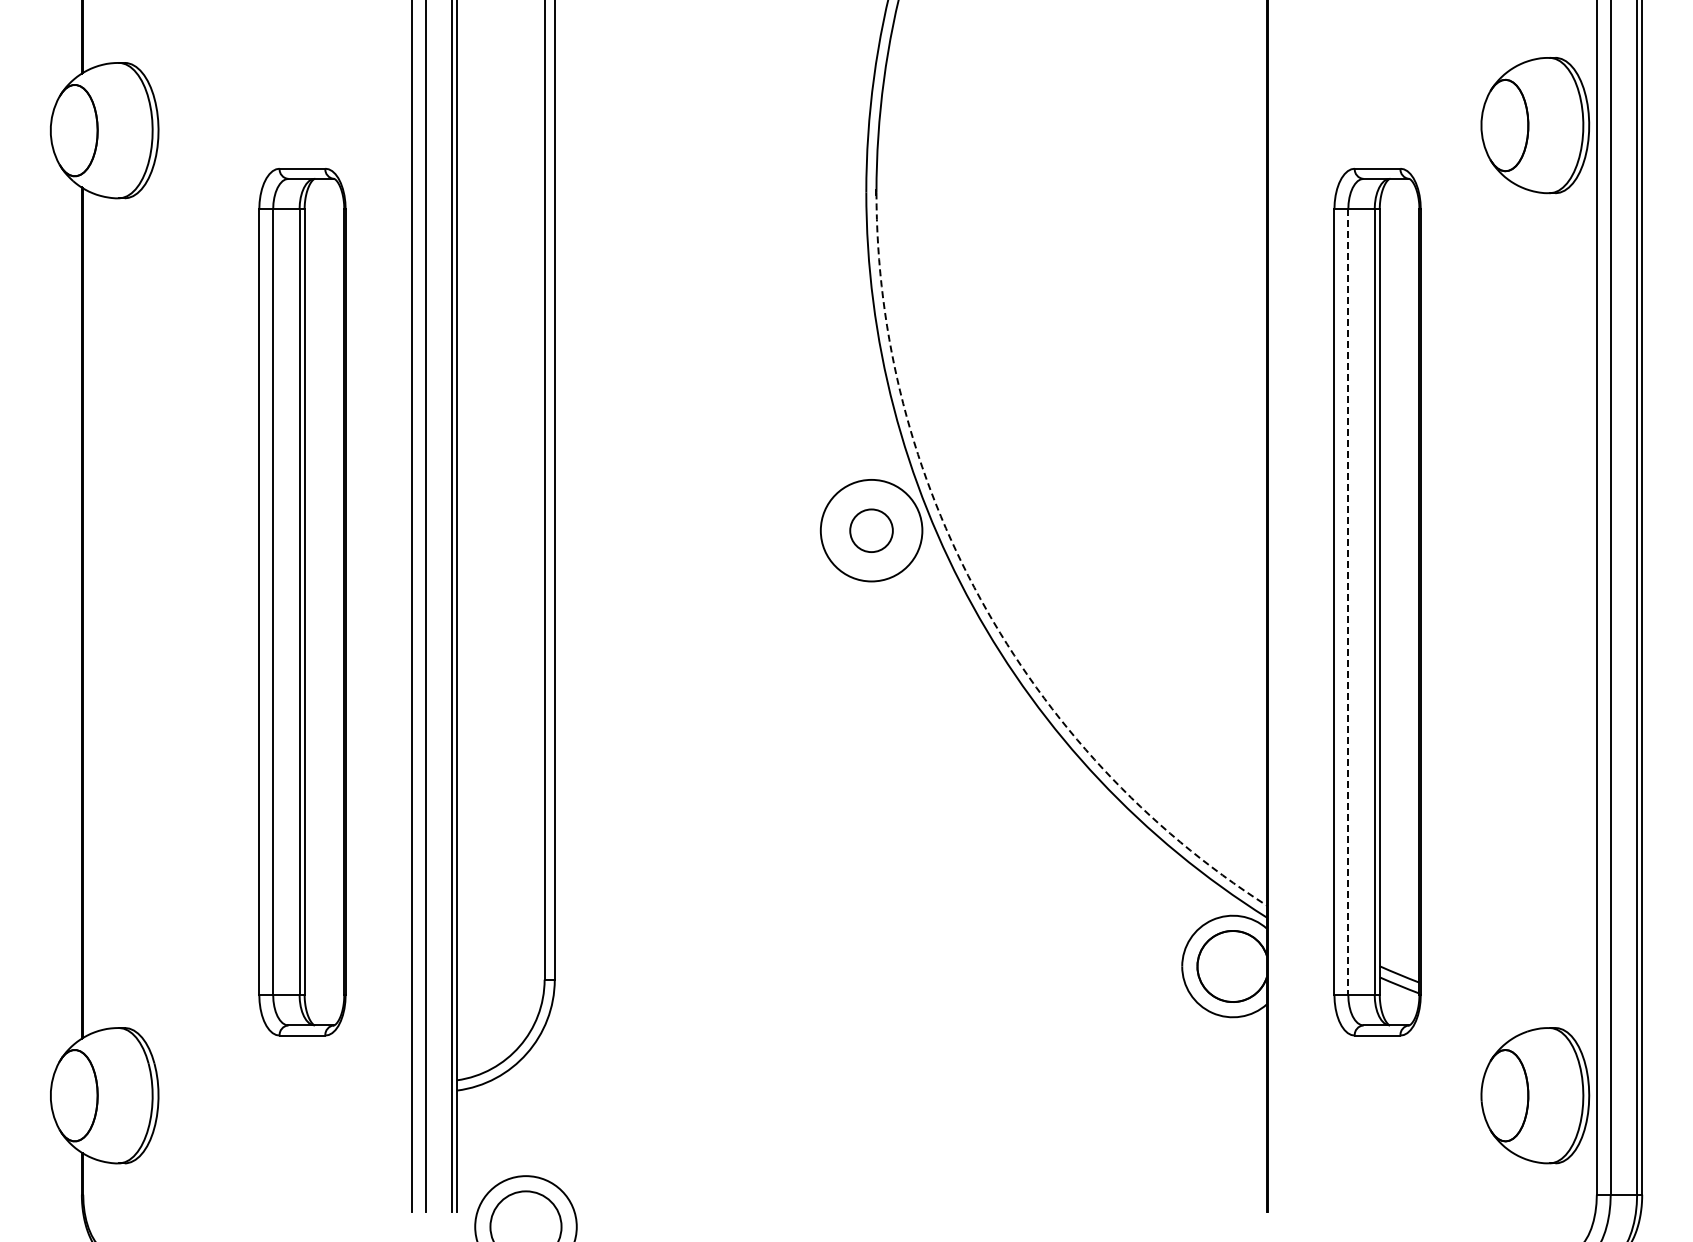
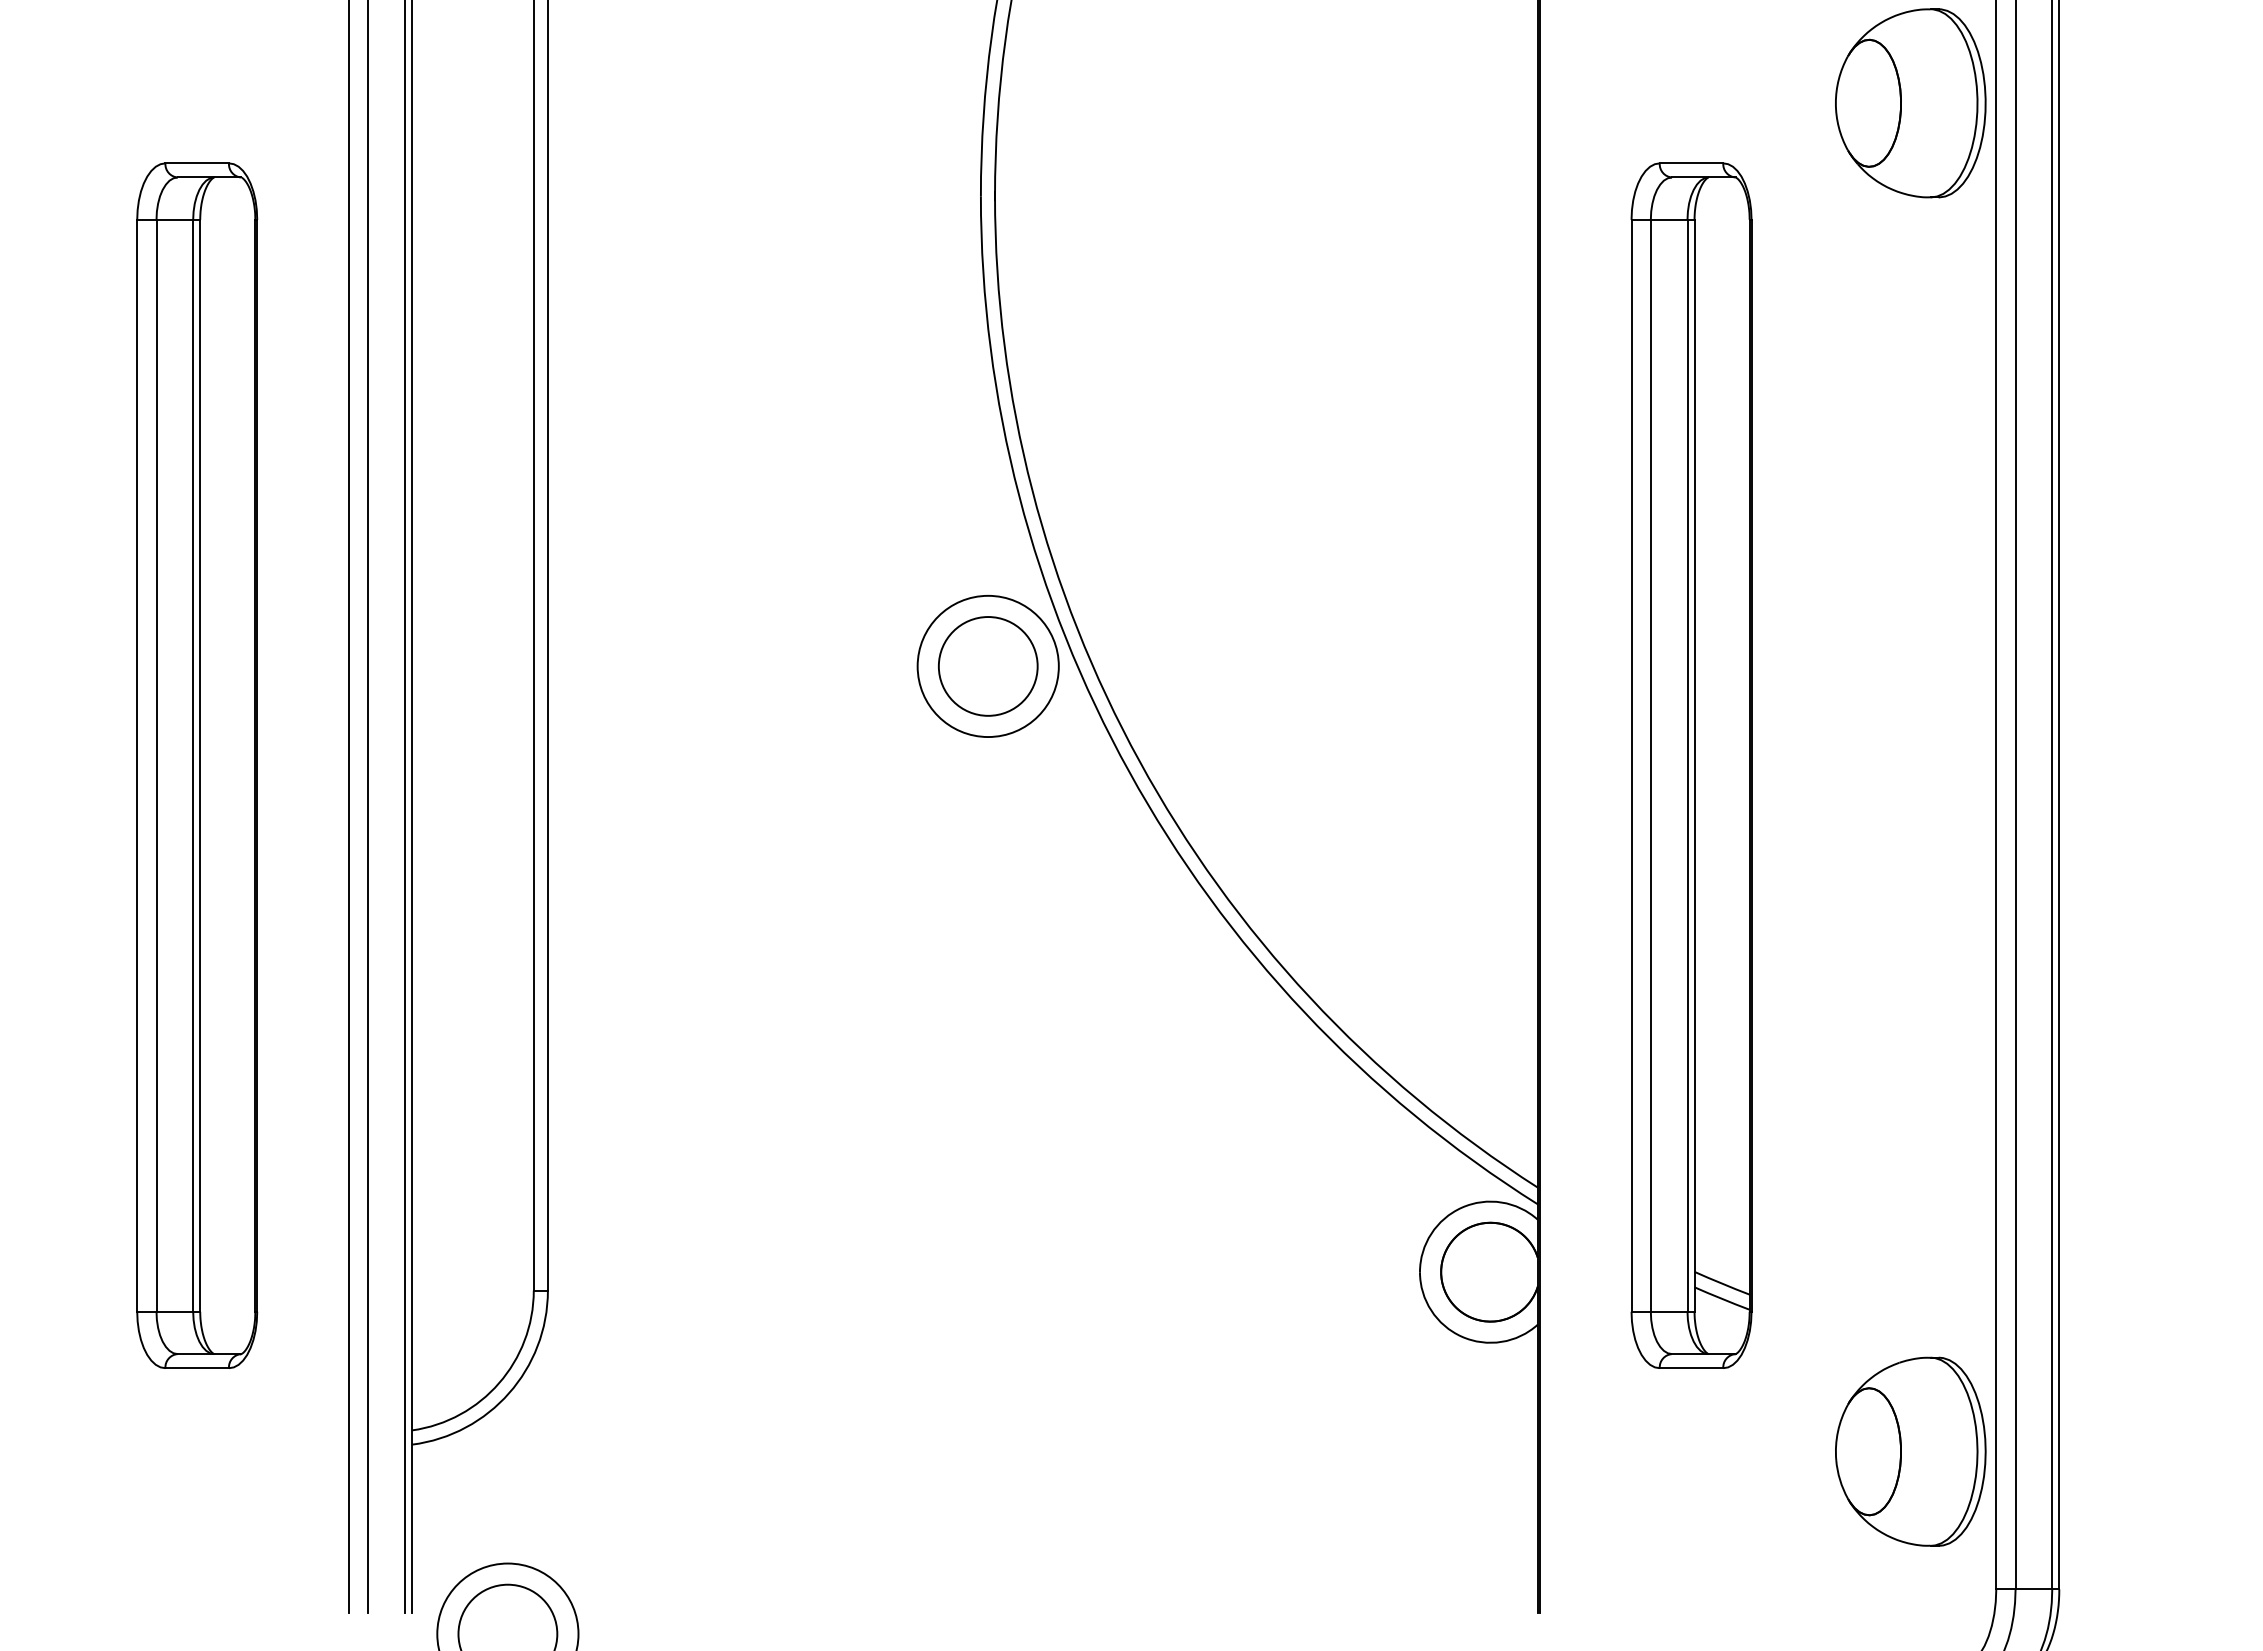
circle: (871, 530) -> (988, 666), size x1.67
arc: (980, 599) -> (1139, 762), dashed -> solid
line: (1348, 602) -> (1651, 766), dashed -> solid

